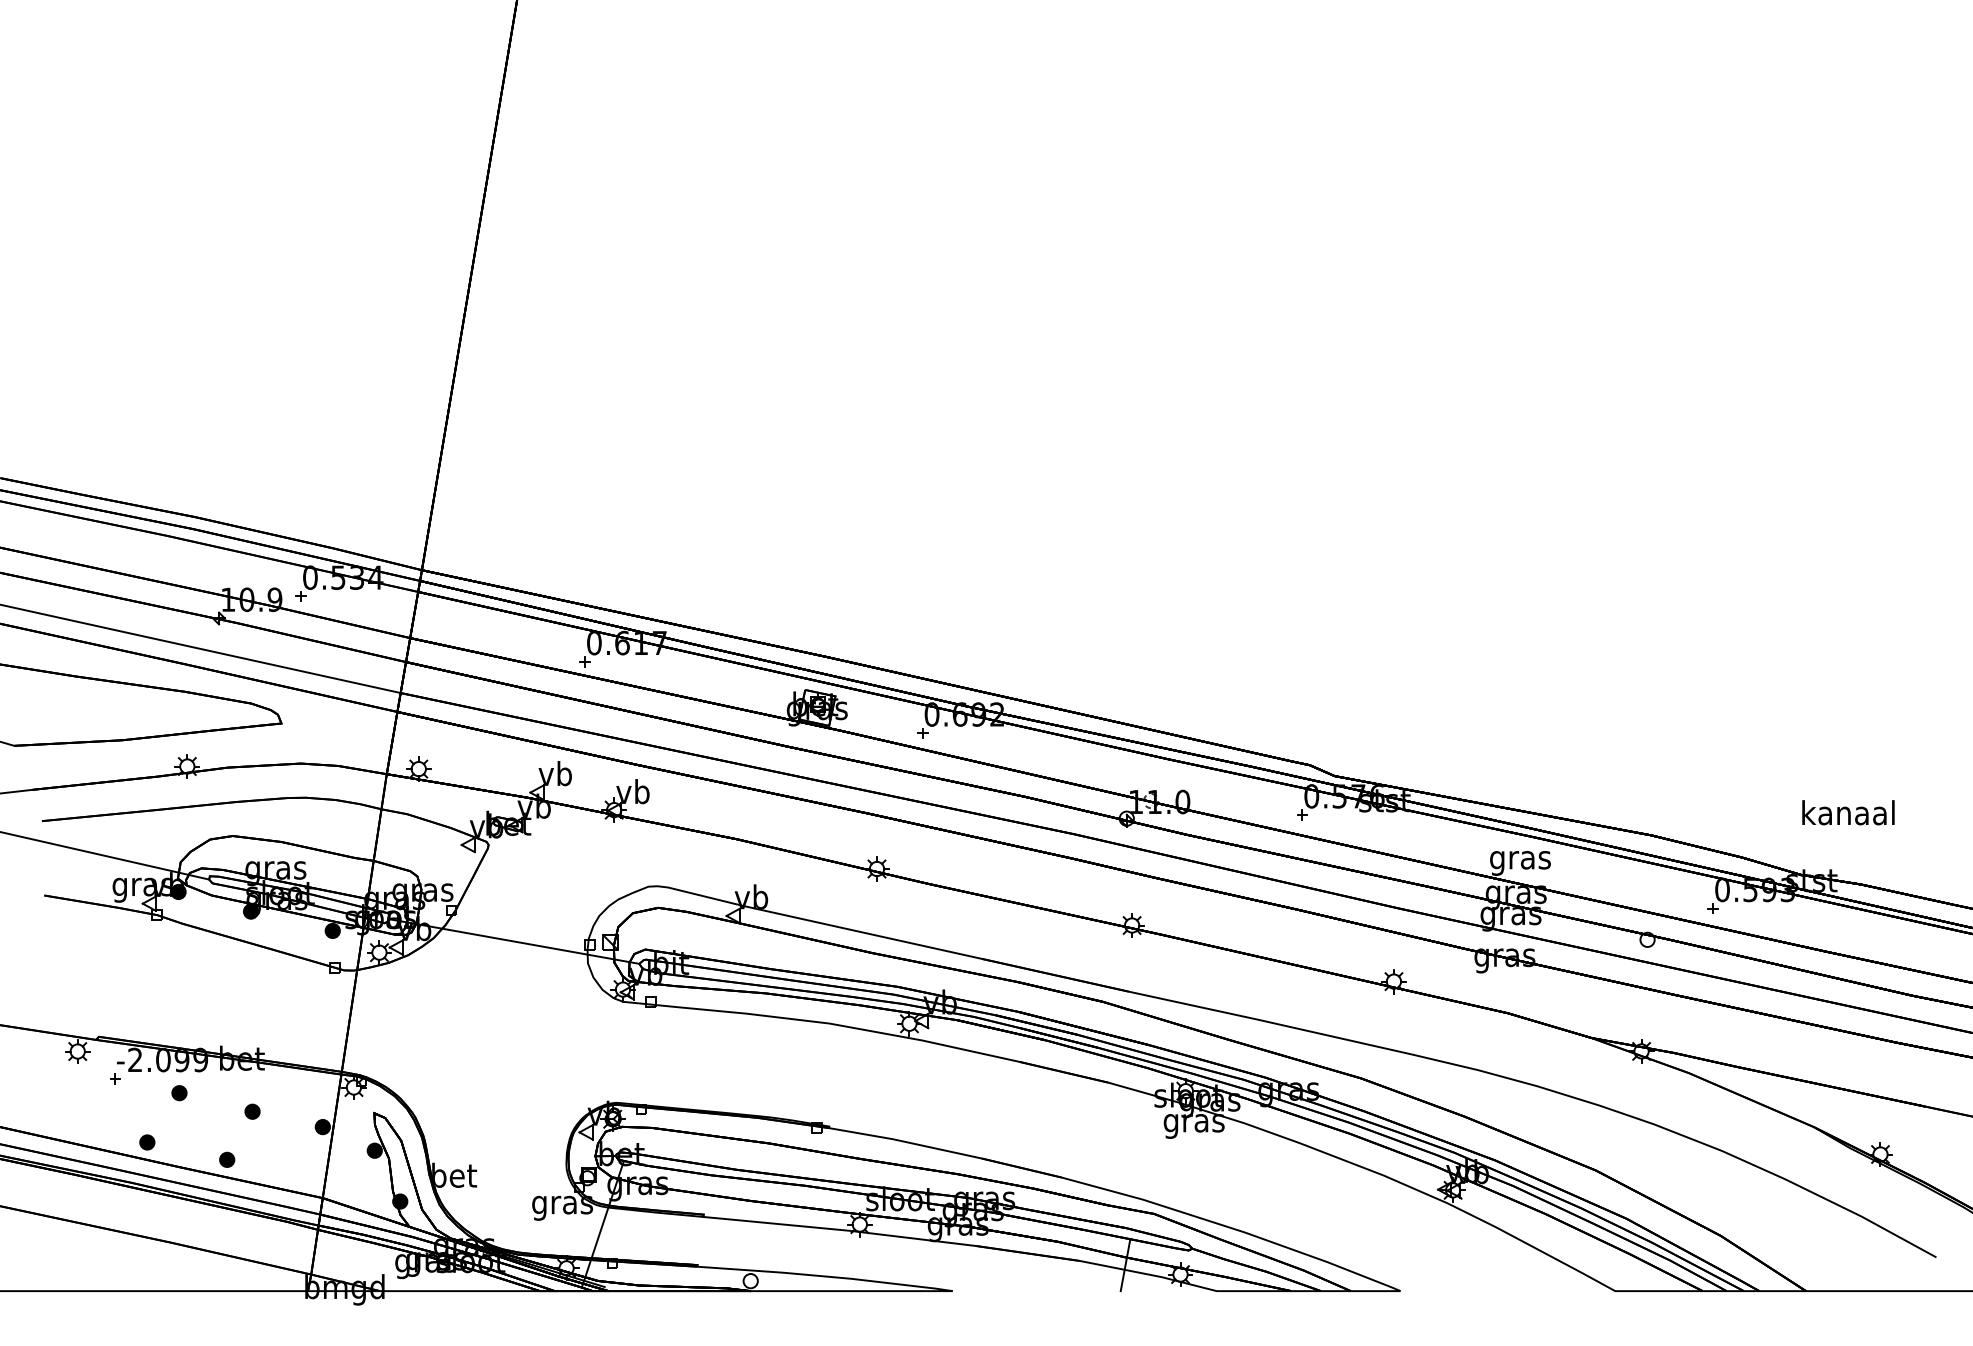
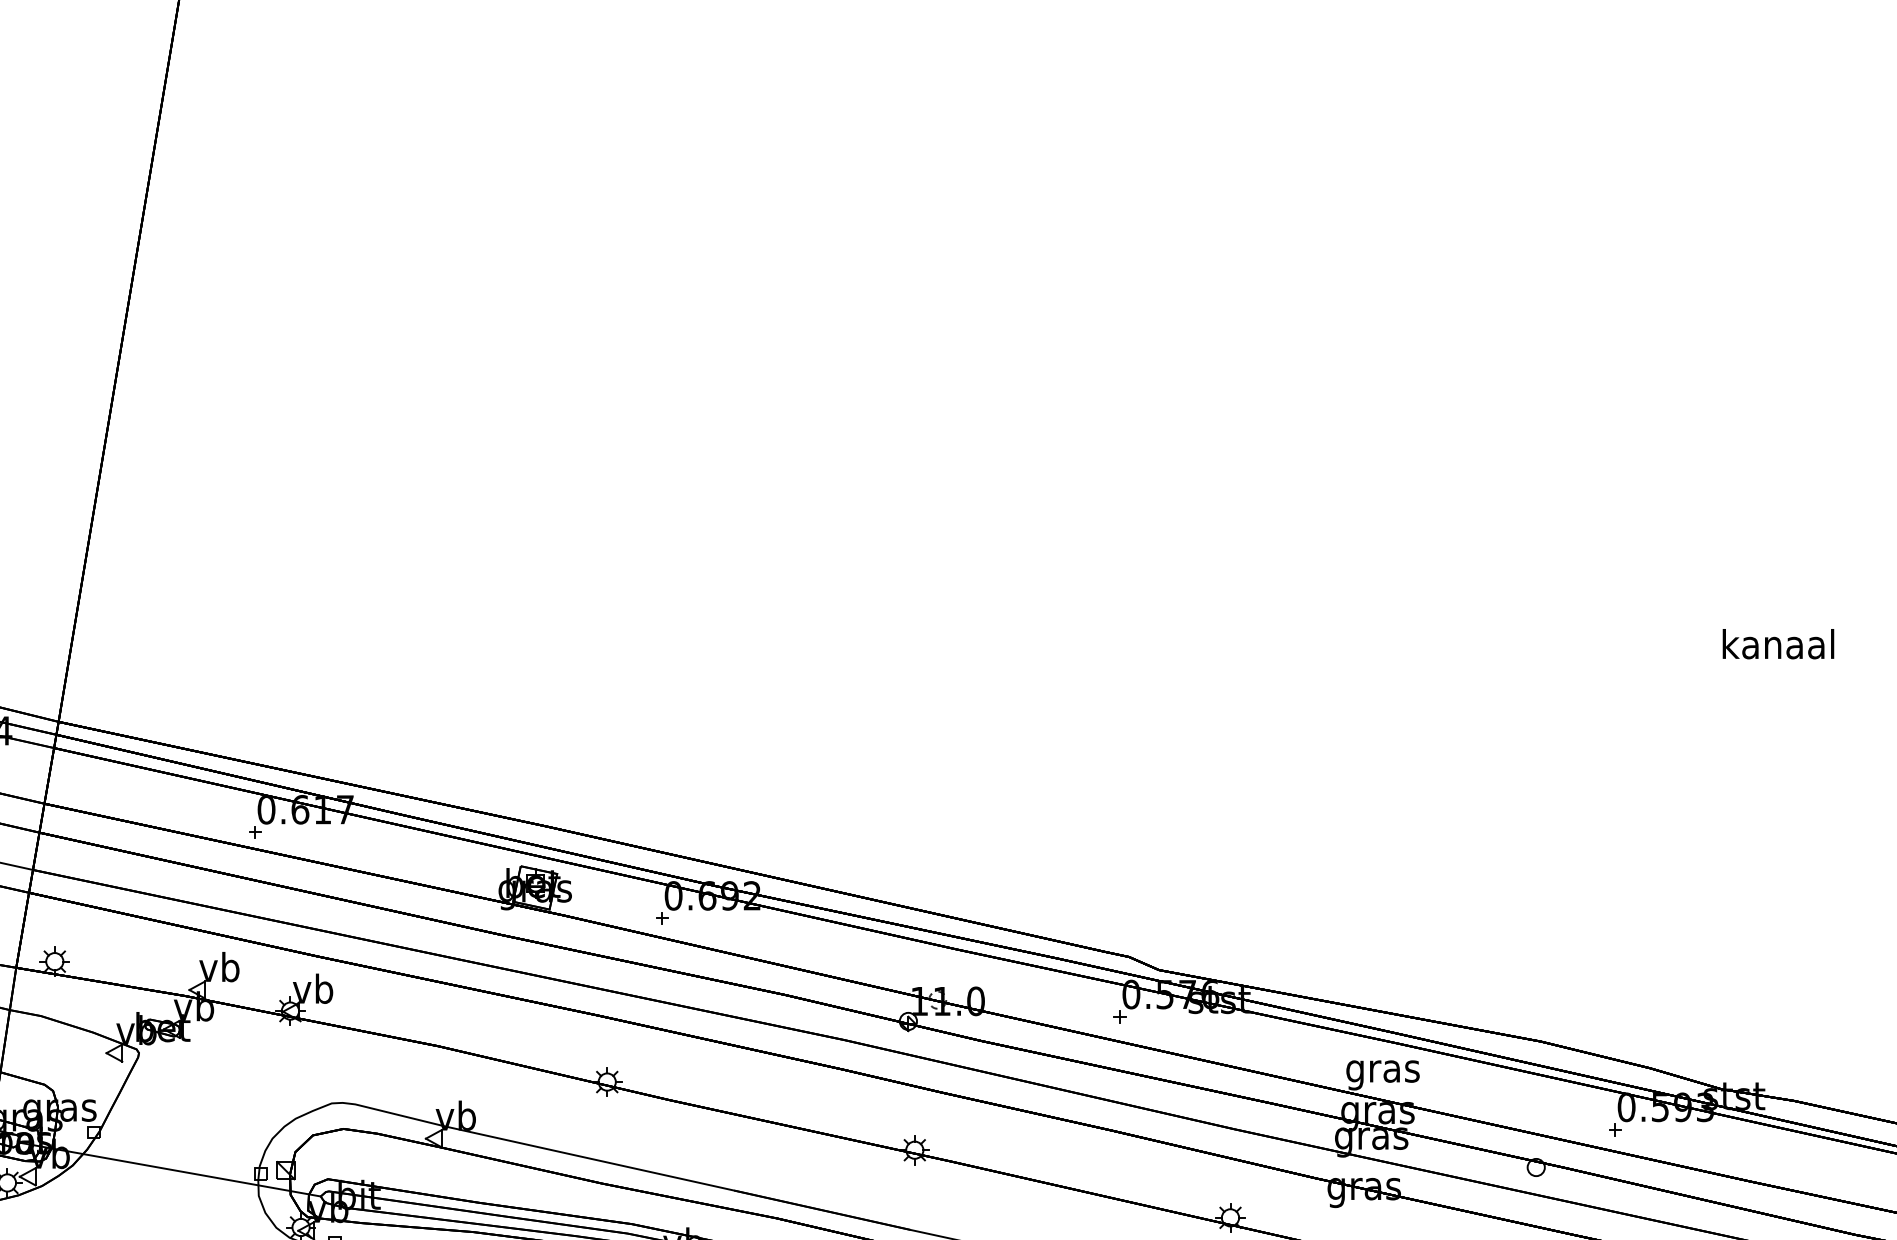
text: (1848, 812) -> (1778, 643), moved

